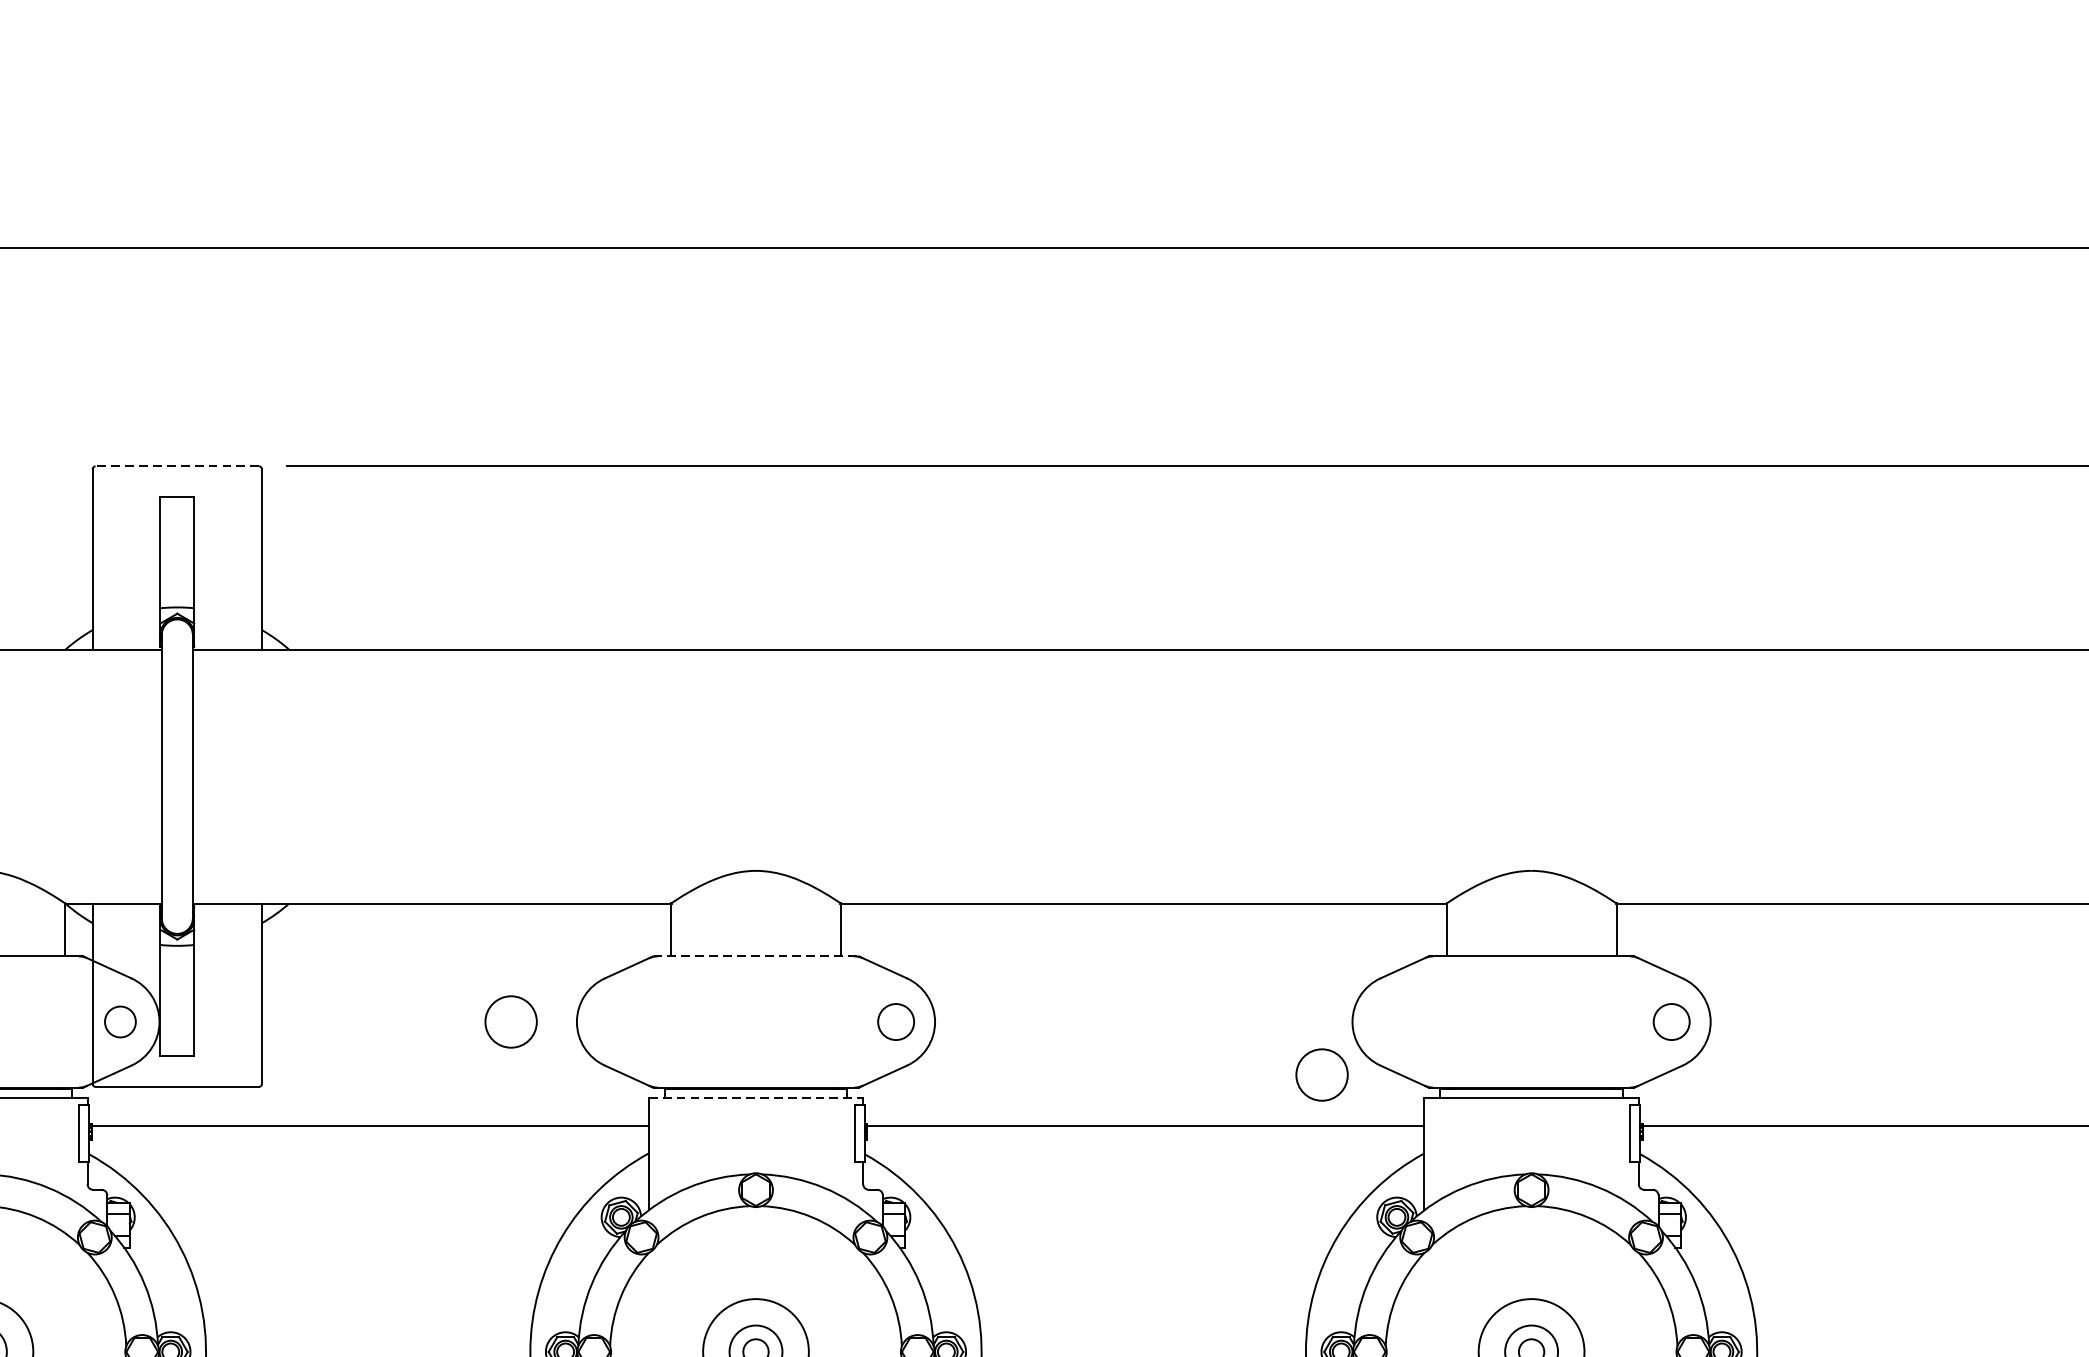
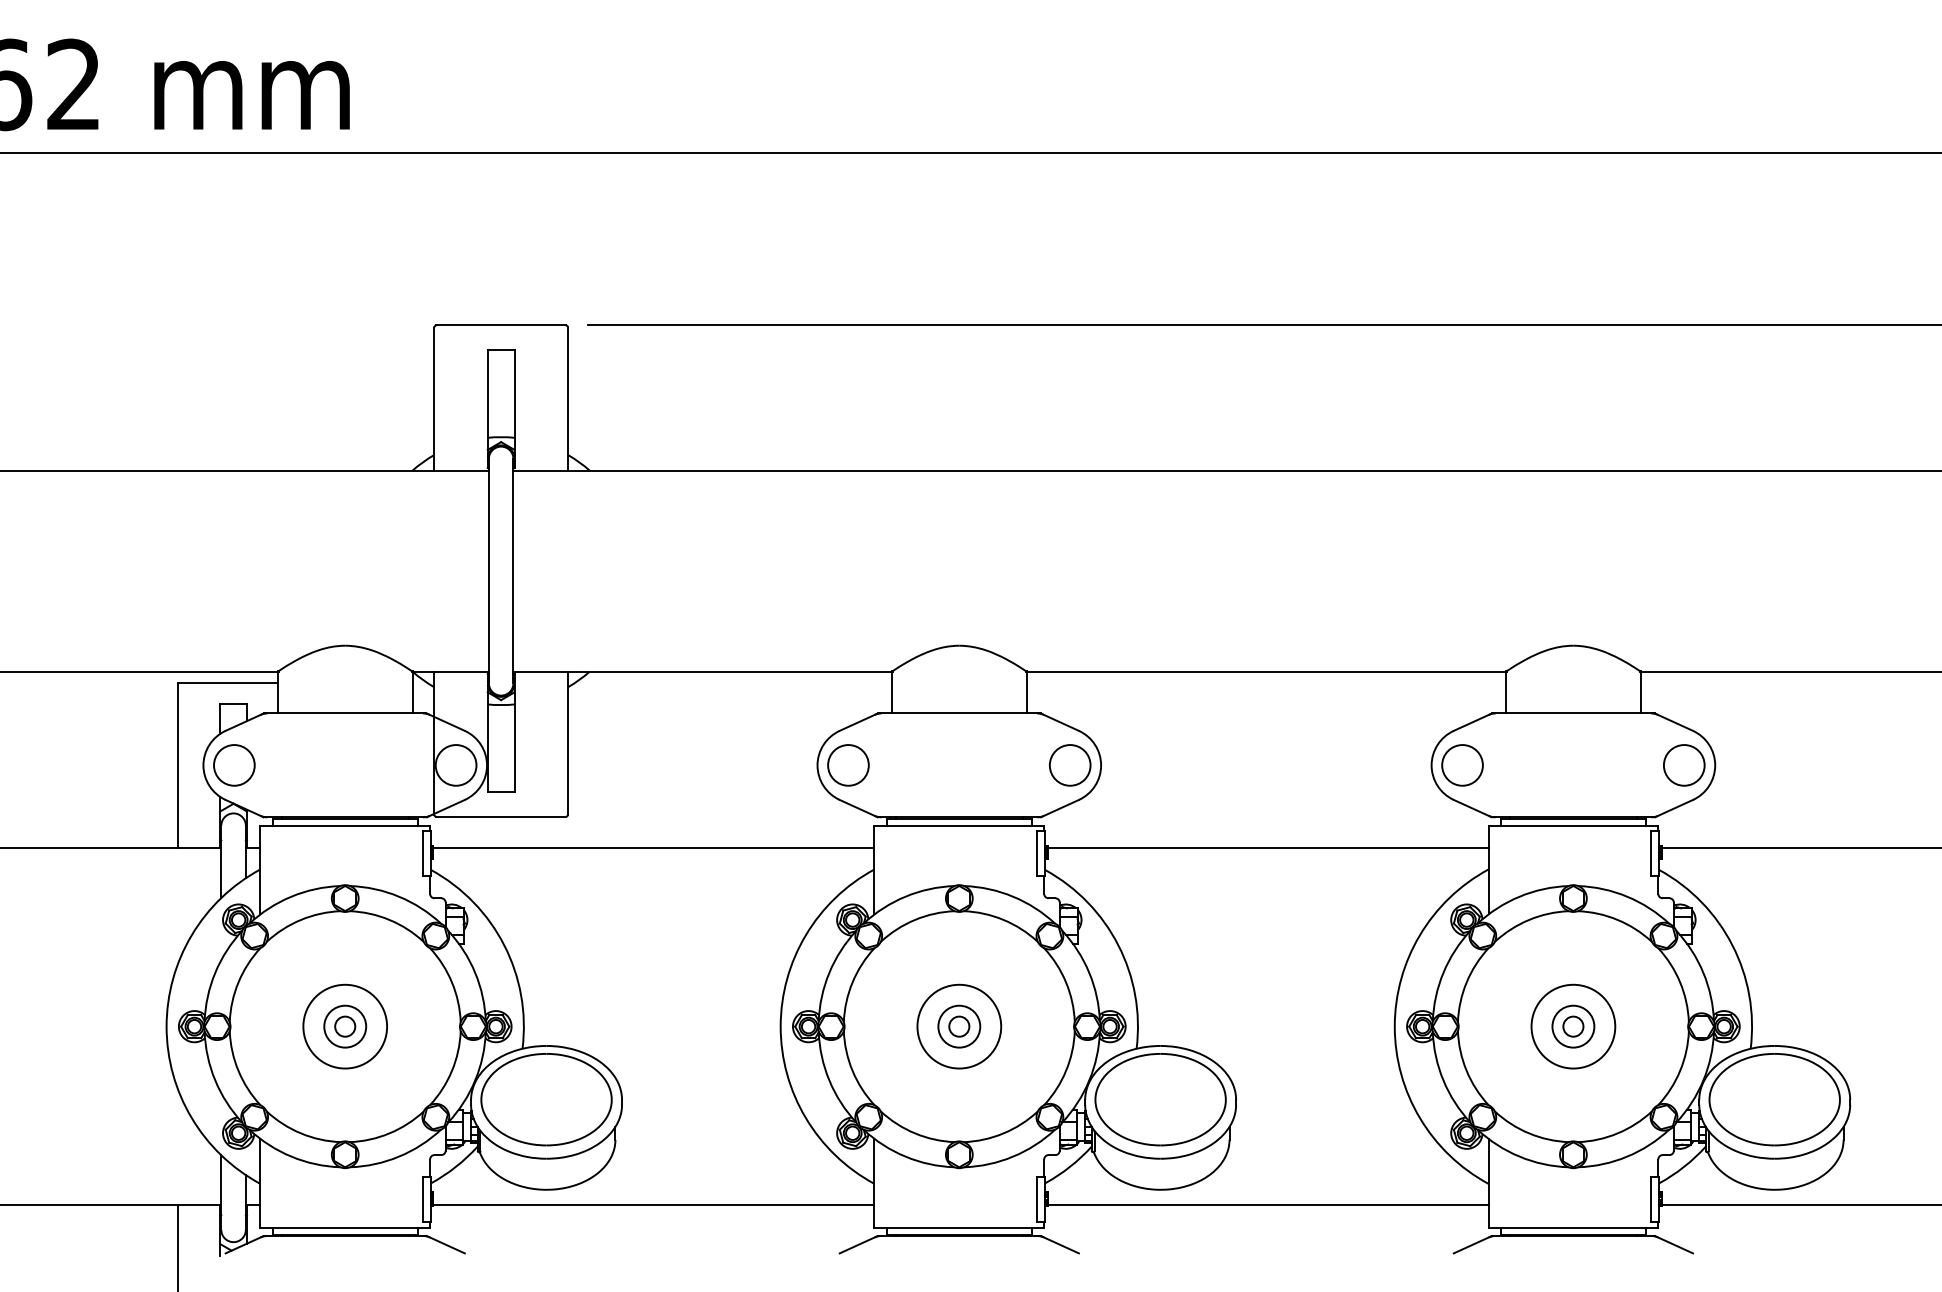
line: (177, 466) -> (501, 325), dashed -> solid
line: (756, 956) -> (959, 713), dashed -> solid
circle: (119, 1022) -> (455, 765), size x1.67
circle: (511, 1022) -> (848, 765), moved
circle: (896, 1022) -> (1070, 765), size x1.43
circle: (1671, 1022) -> (1684, 765), size x1.43
circle: (1322, 1075) -> (1462, 765), moved
line: (756, 1097) -> (959, 825), dashed -> solid

